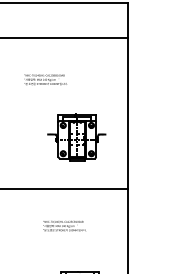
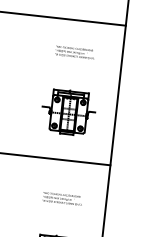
text: (45, 79) -> (74, 52), moved
text: (64, 225) -> (62, 198), moved

